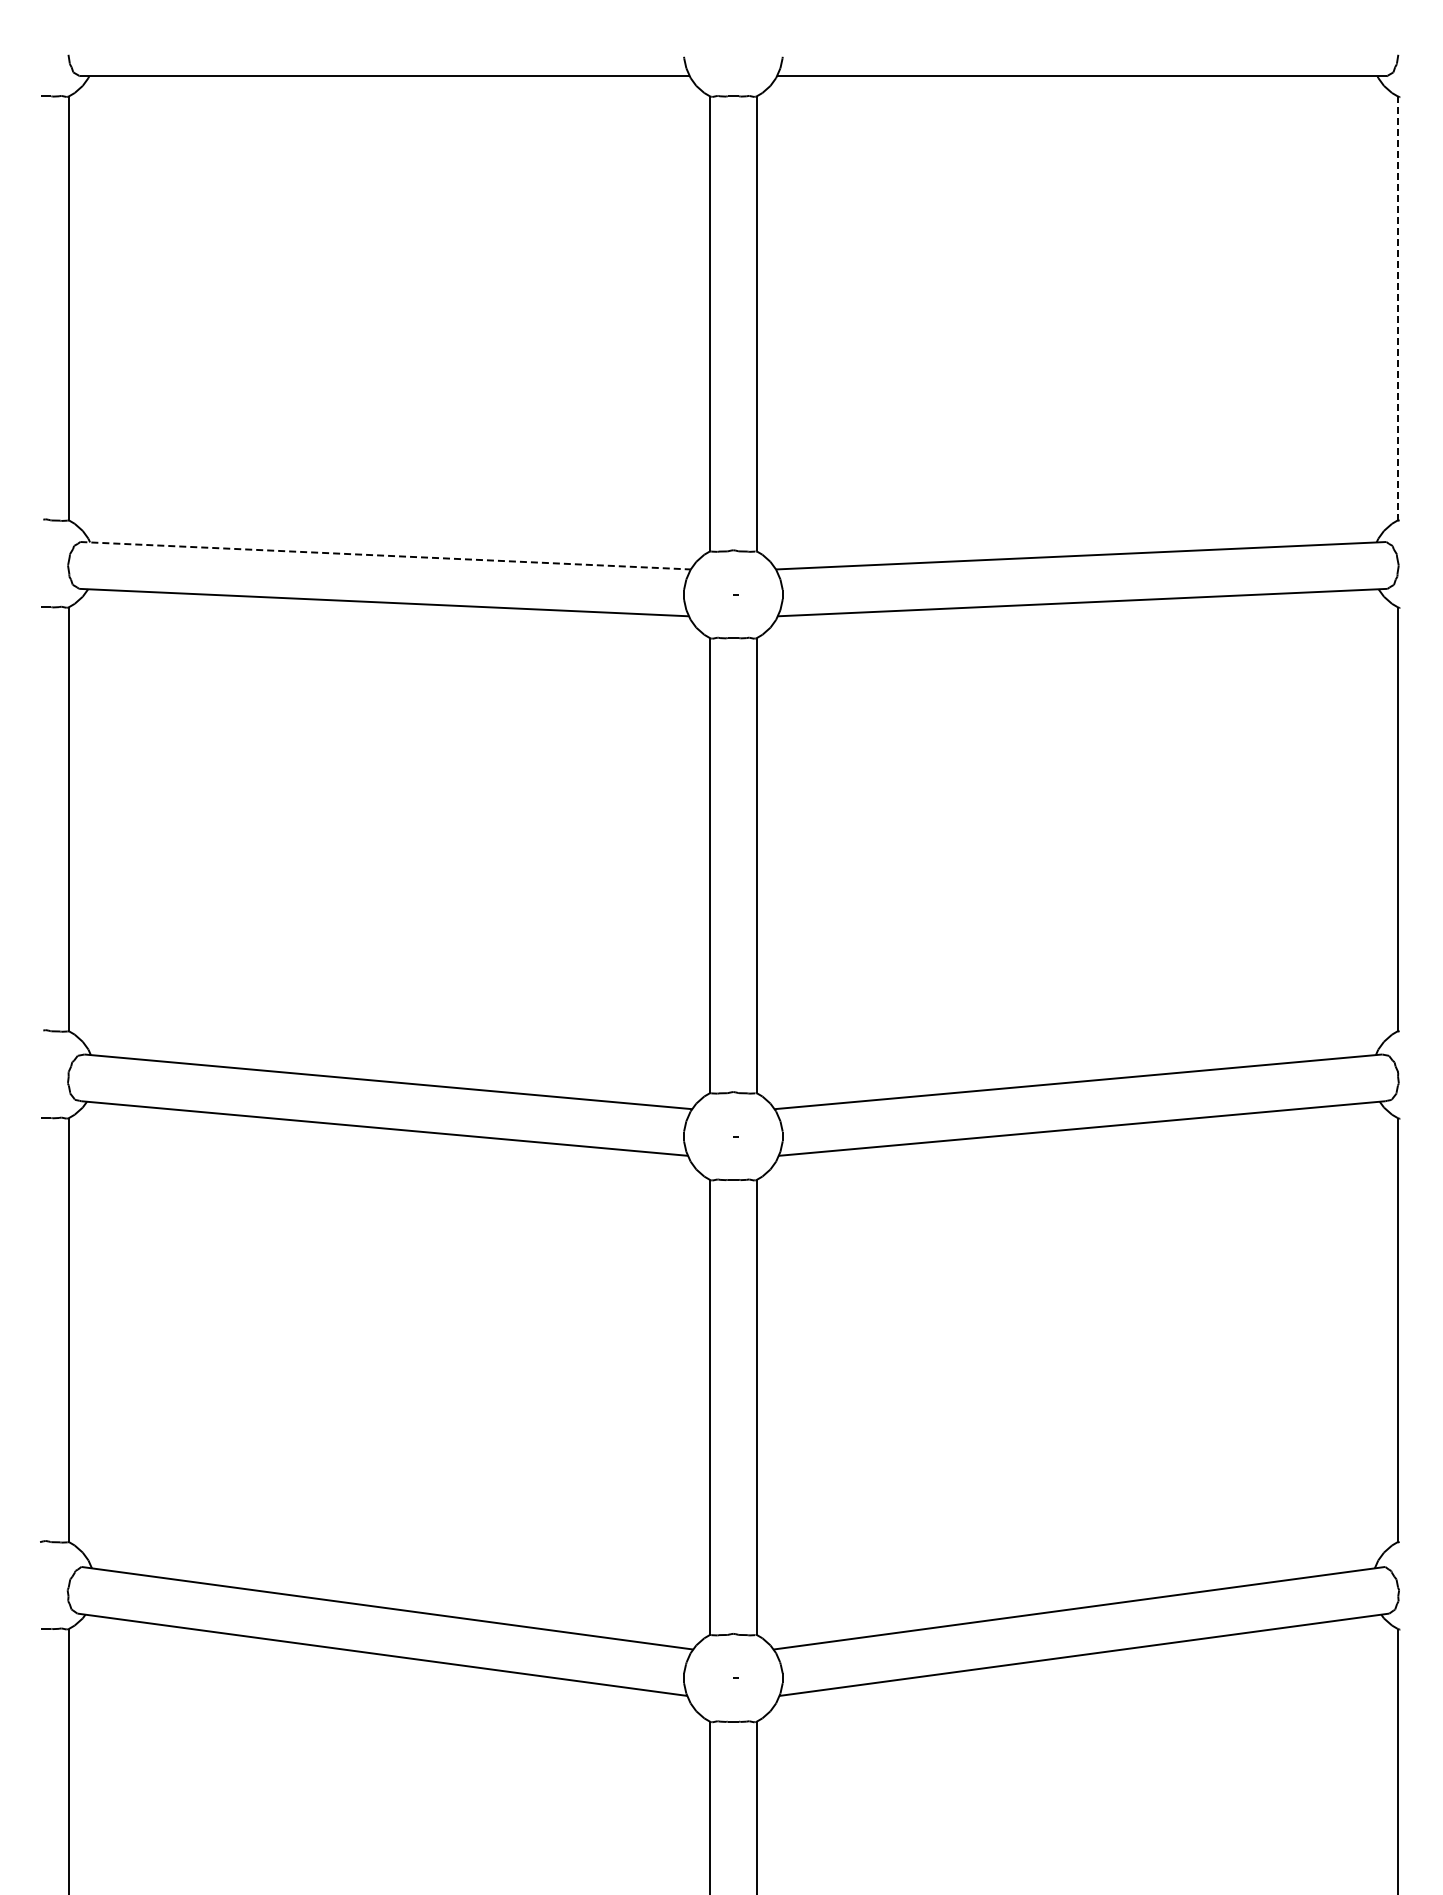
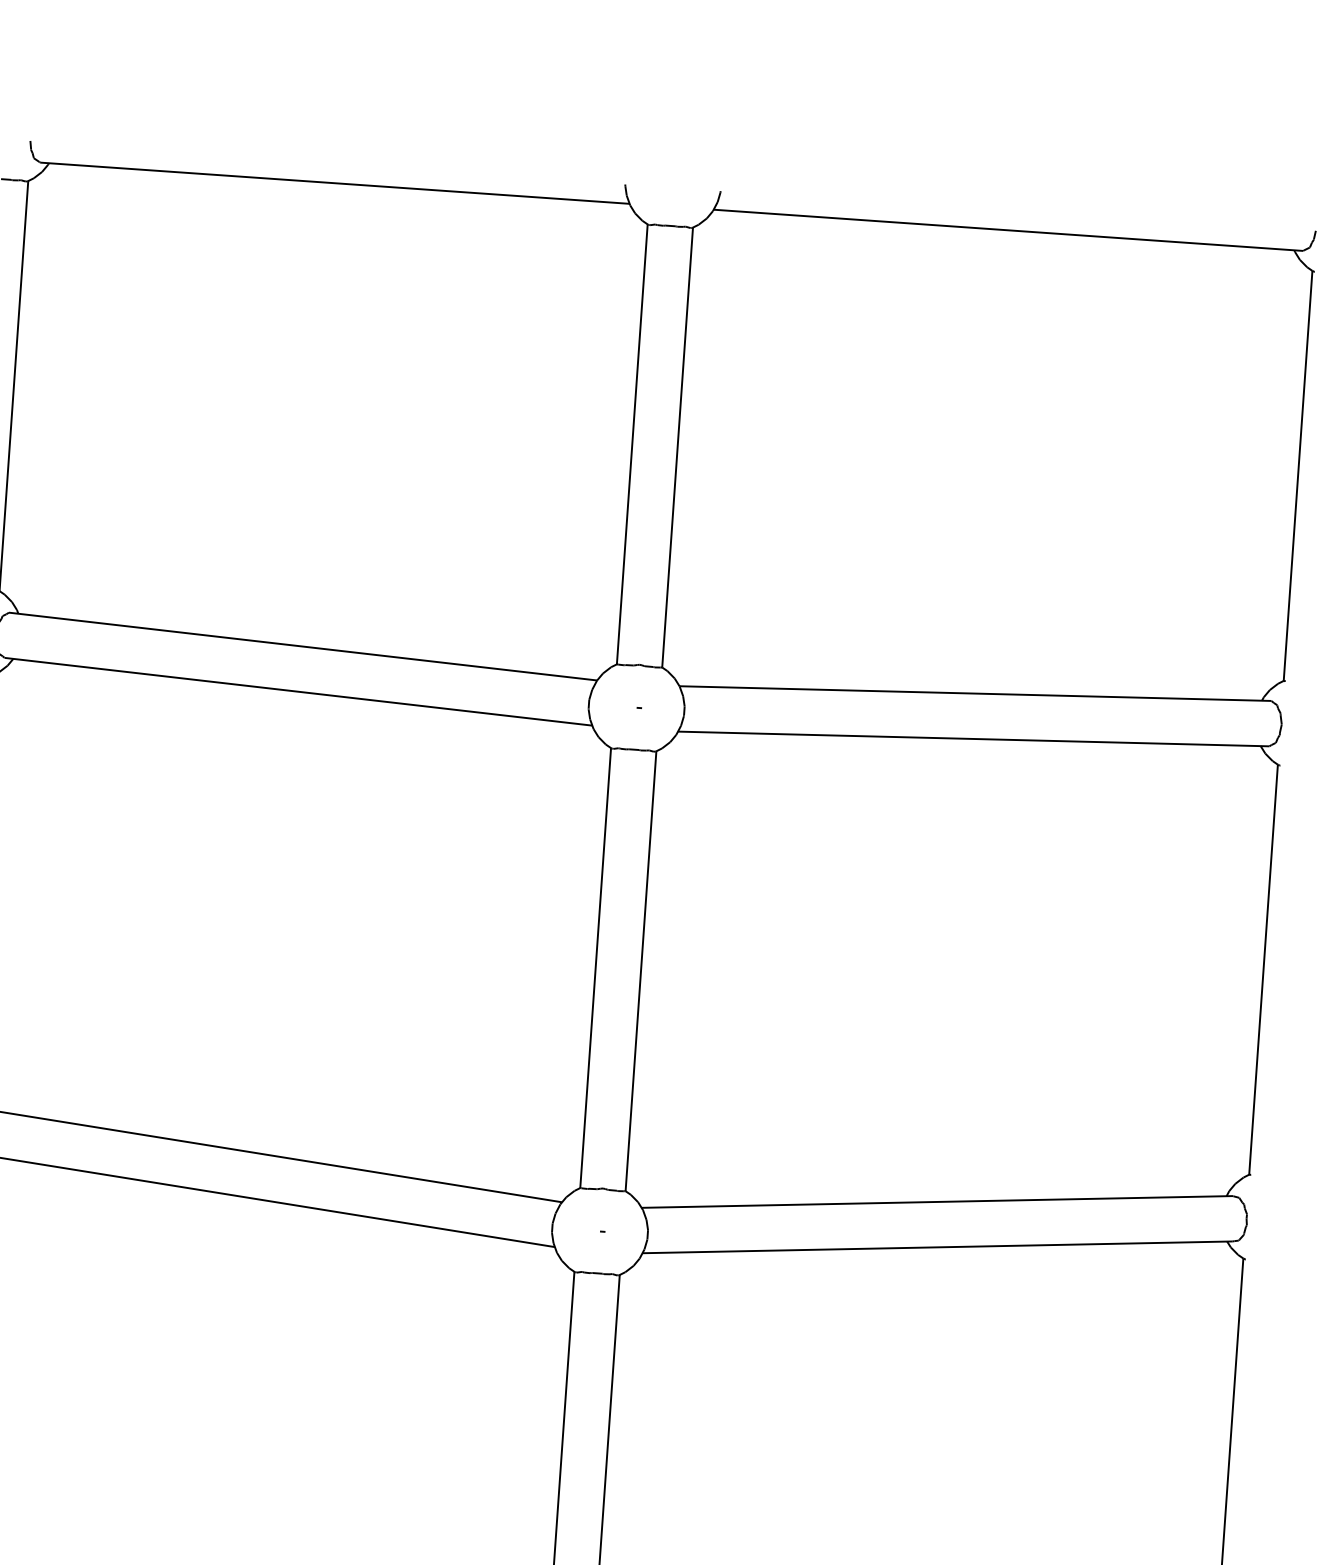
line: (1397, 308) -> (1297, 475), dashed -> solid
line: (385, 555) -> (303, 646), dashed -> solid

